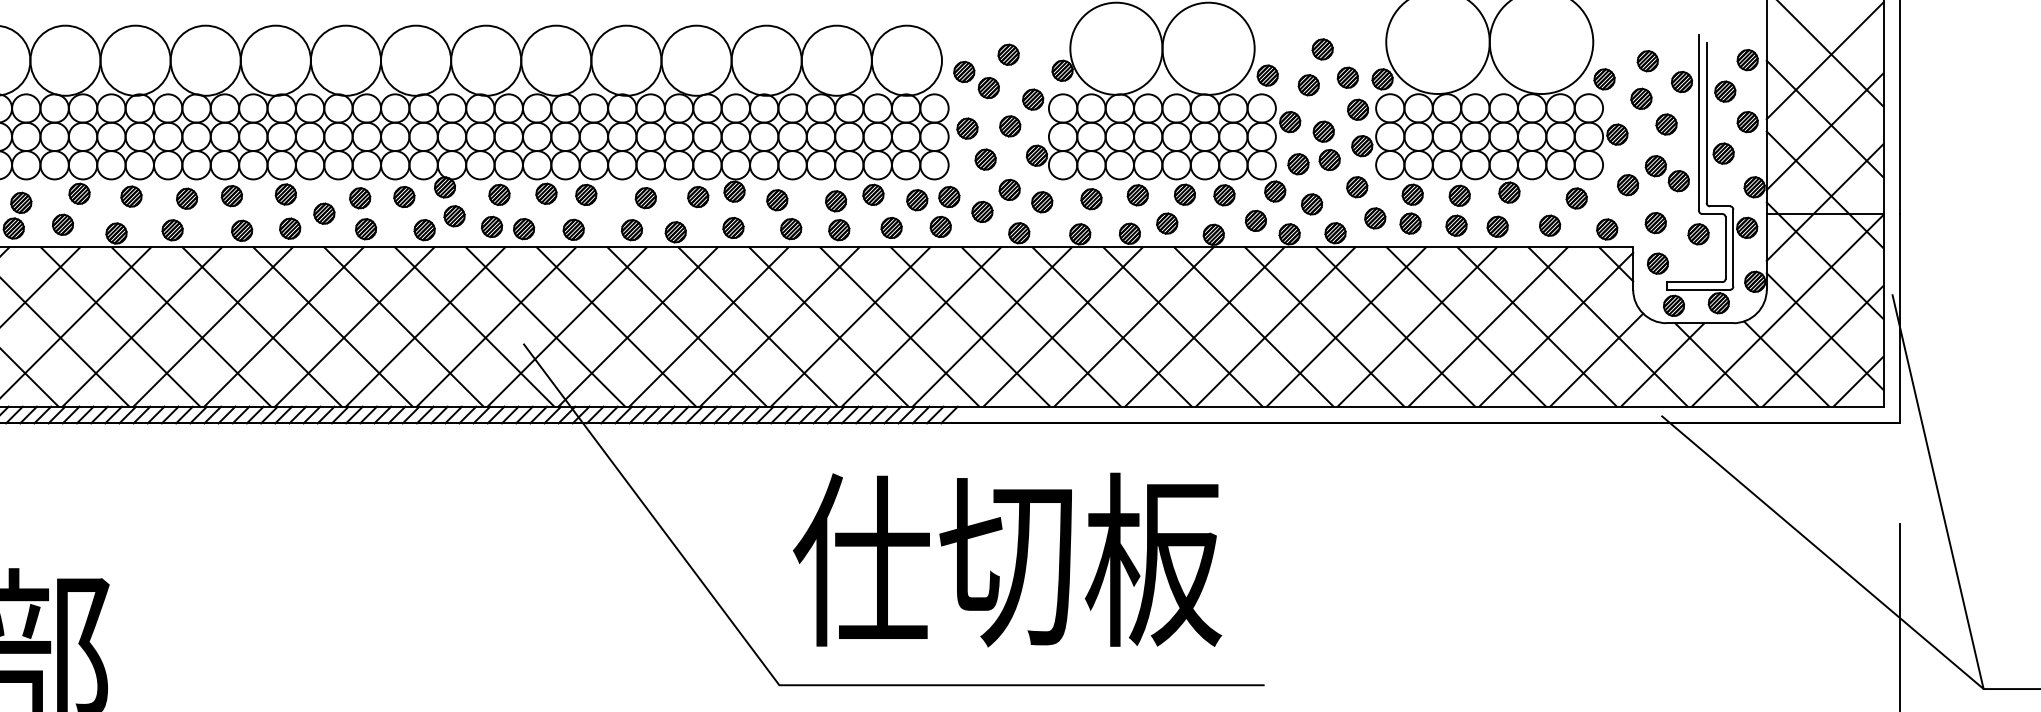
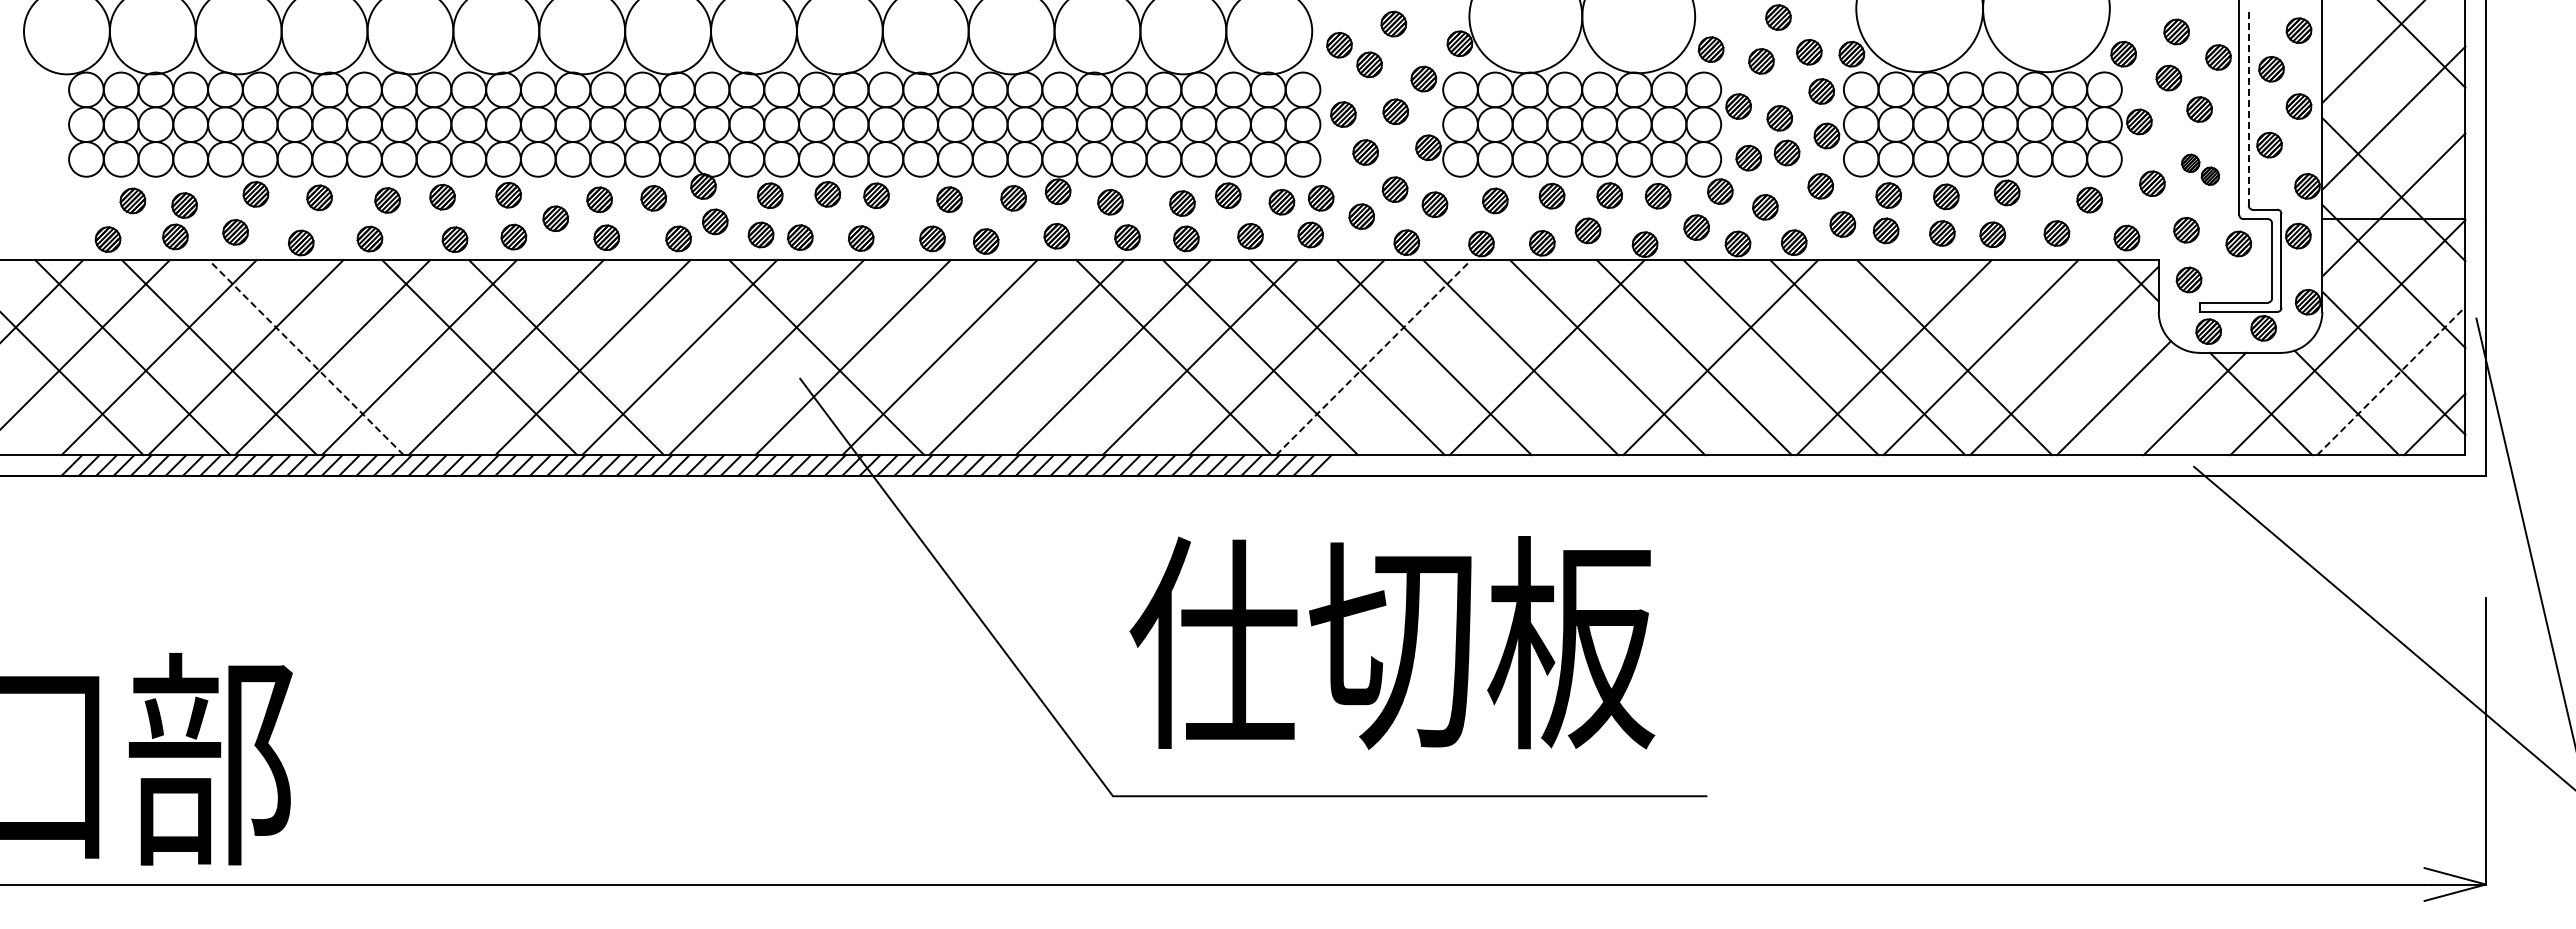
line: (1824, 118) -> (2393, 102), removed
line: (1706, 122) -> (2248, 106), solid -> dashed
part: (1667, 173) -> (2200, 169), size x0.7
line: (120, 326) -> (306, 357), solid -> dashed
line: (191, 326) -> (392, 357), removed
line: (403, 326) -> (652, 357), removed
line: (474, 326) -> (739, 357), removed
line: (616, 326) -> (913, 357), removed
line: (686, 326) -> (999, 357), removed
line: (757, 326) -> (1086, 357), removed
line: (992, 326) -> (1373, 357), solid -> dashed
line: (1063, 326) -> (1460, 357), removed
line: (1204, 326) -> (1633, 357), removed
line: (1346, 326) -> (1807, 357), removed
line: (1536, 326) -> (2040, 357), removed
line: (1607, 326) -> (2127, 357), removed
line: (1823, 346) -> (2391, 381), solid -> dashed

